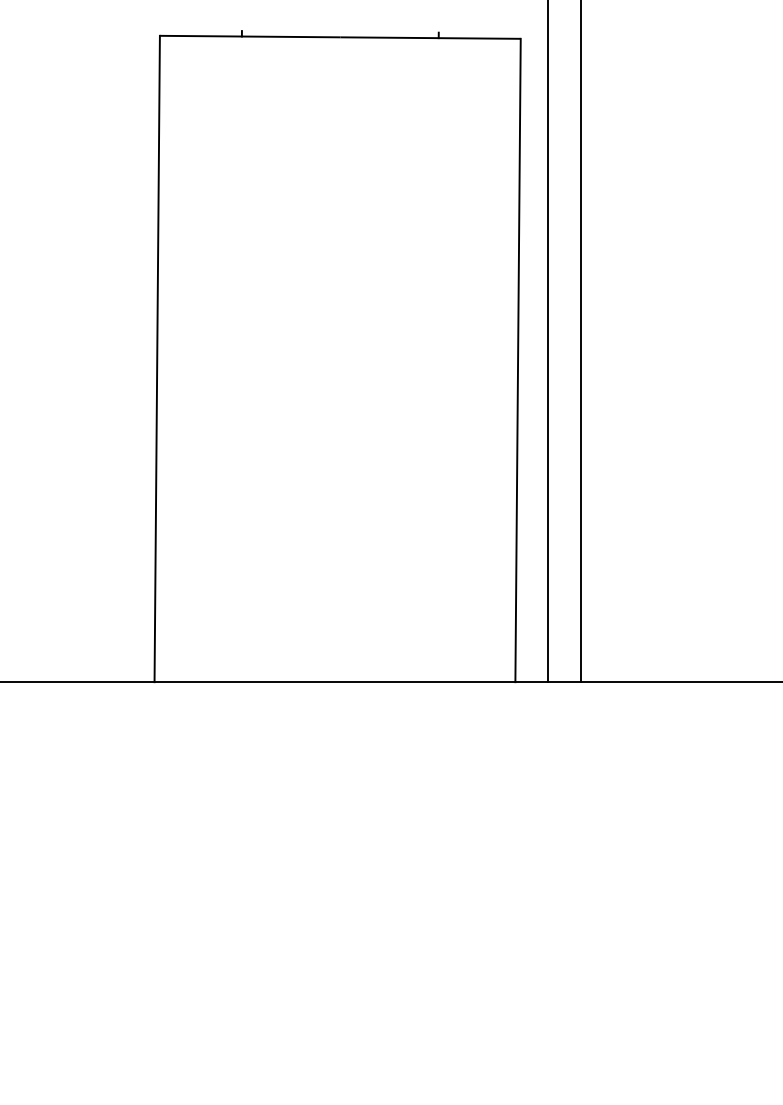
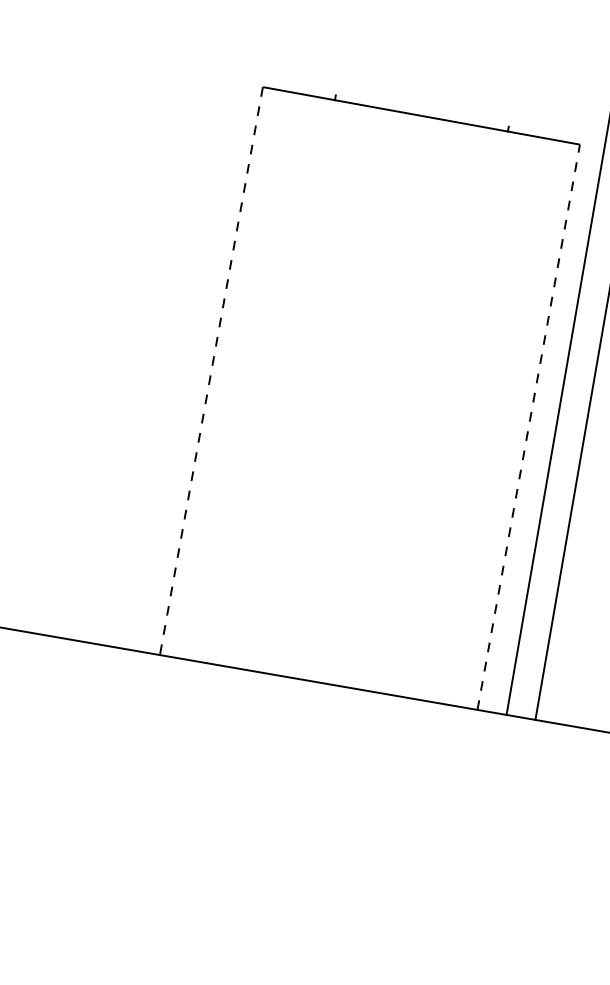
line: (157, 359) -> (211, 371), solid -> dashed
line: (518, 360) -> (529, 427), solid -> dashed

